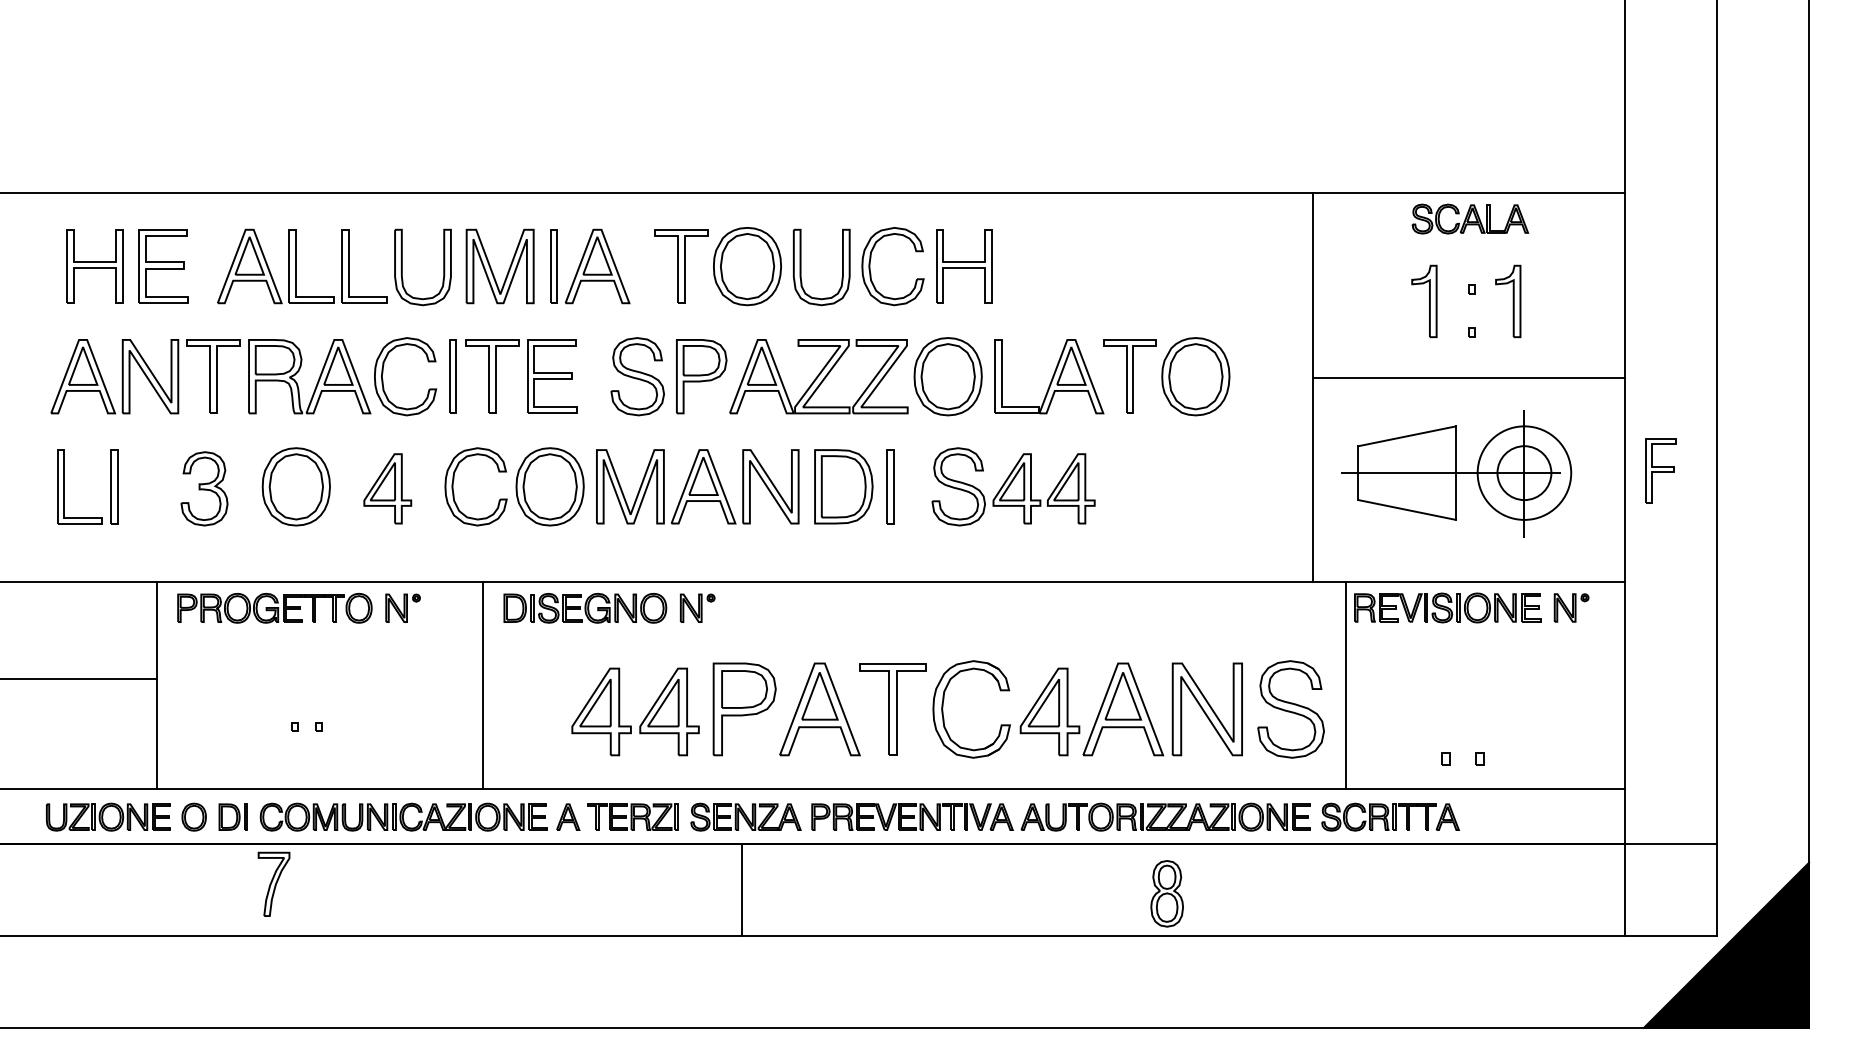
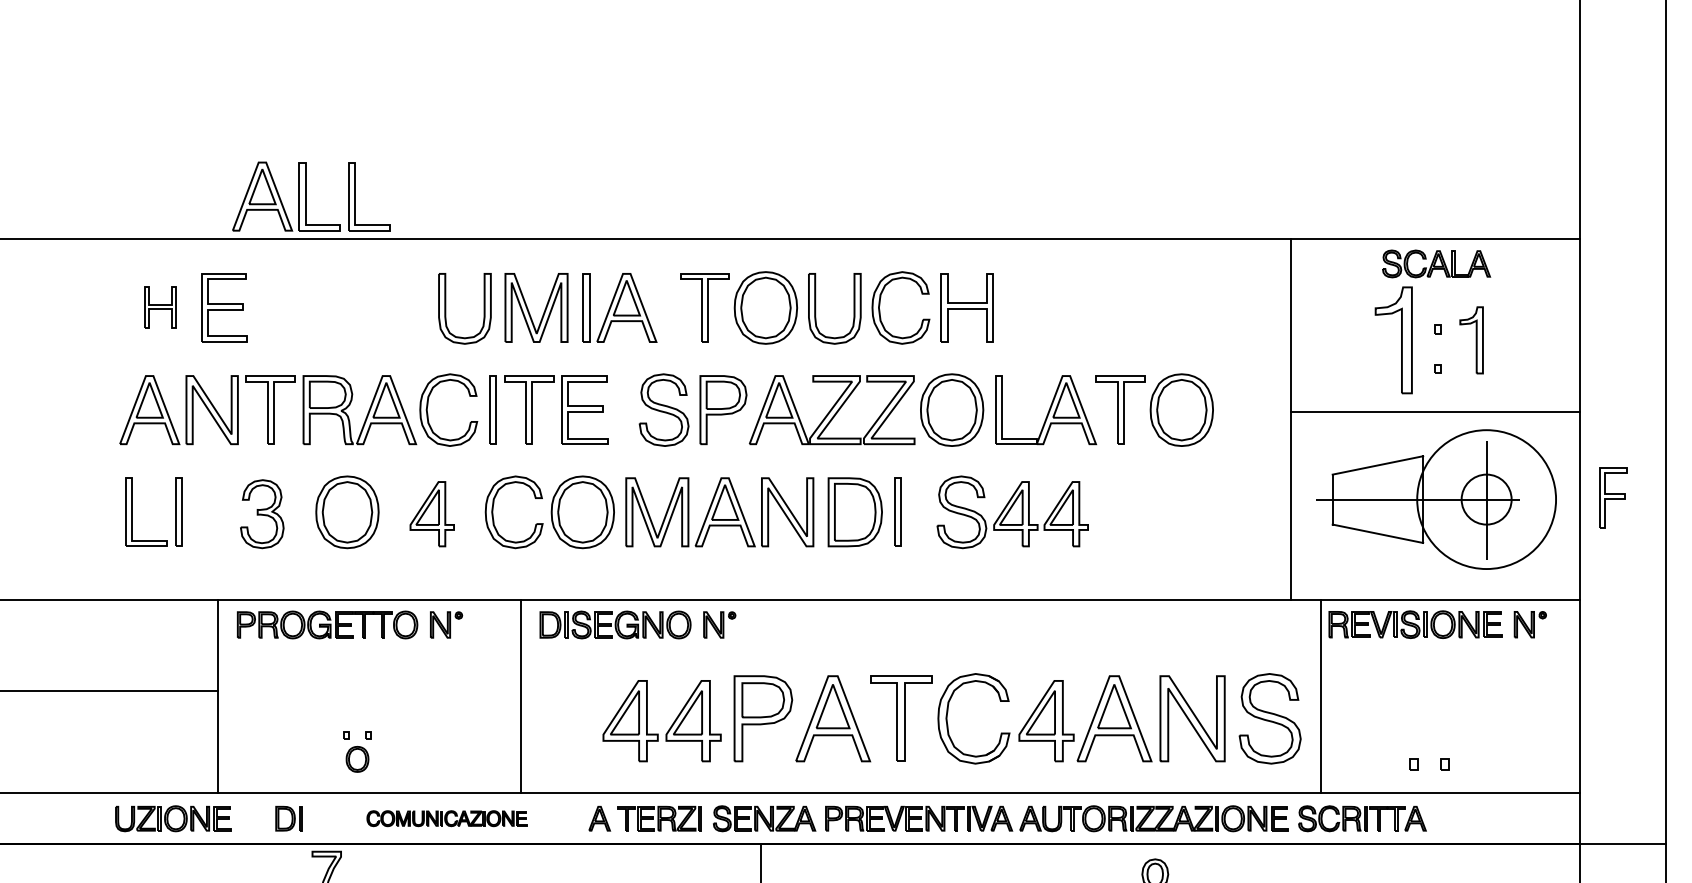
part: (94, 266) -> (160, 307), size x0.6
part: (302, 266) -> (311, 196), moved
part: (1424, 301) -> (1393, 340), size x1.6
circle: (1524, 472) -> (1486, 499), size x1.6
part: (193, 816) -> (356, 758), moved
part: (403, 816) -> (446, 818), size x0.6

